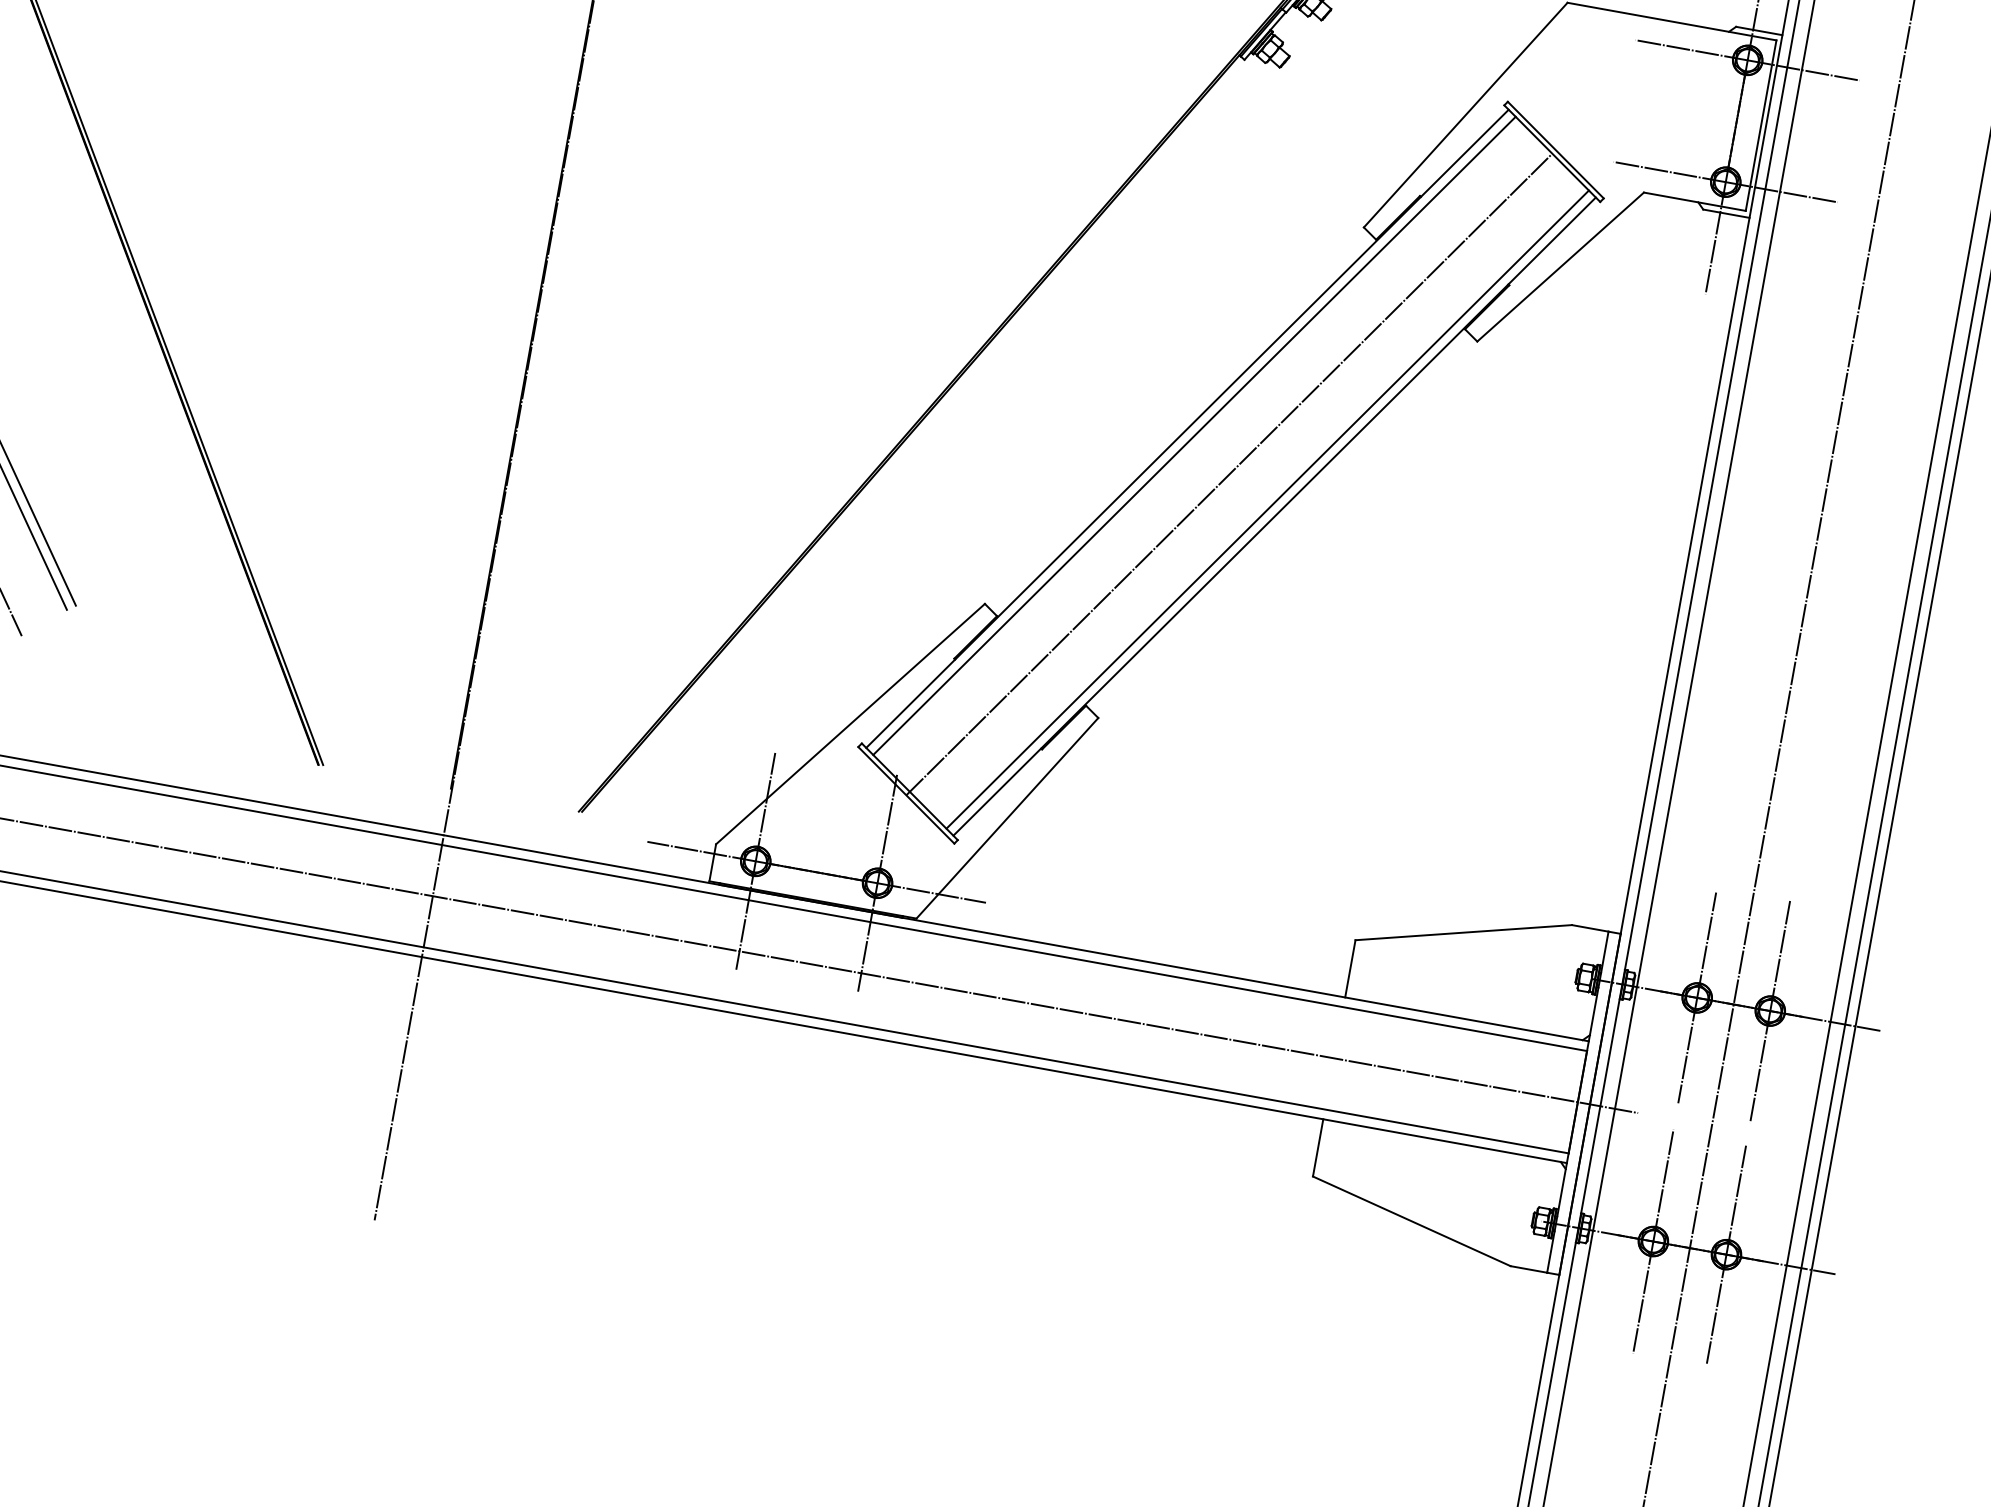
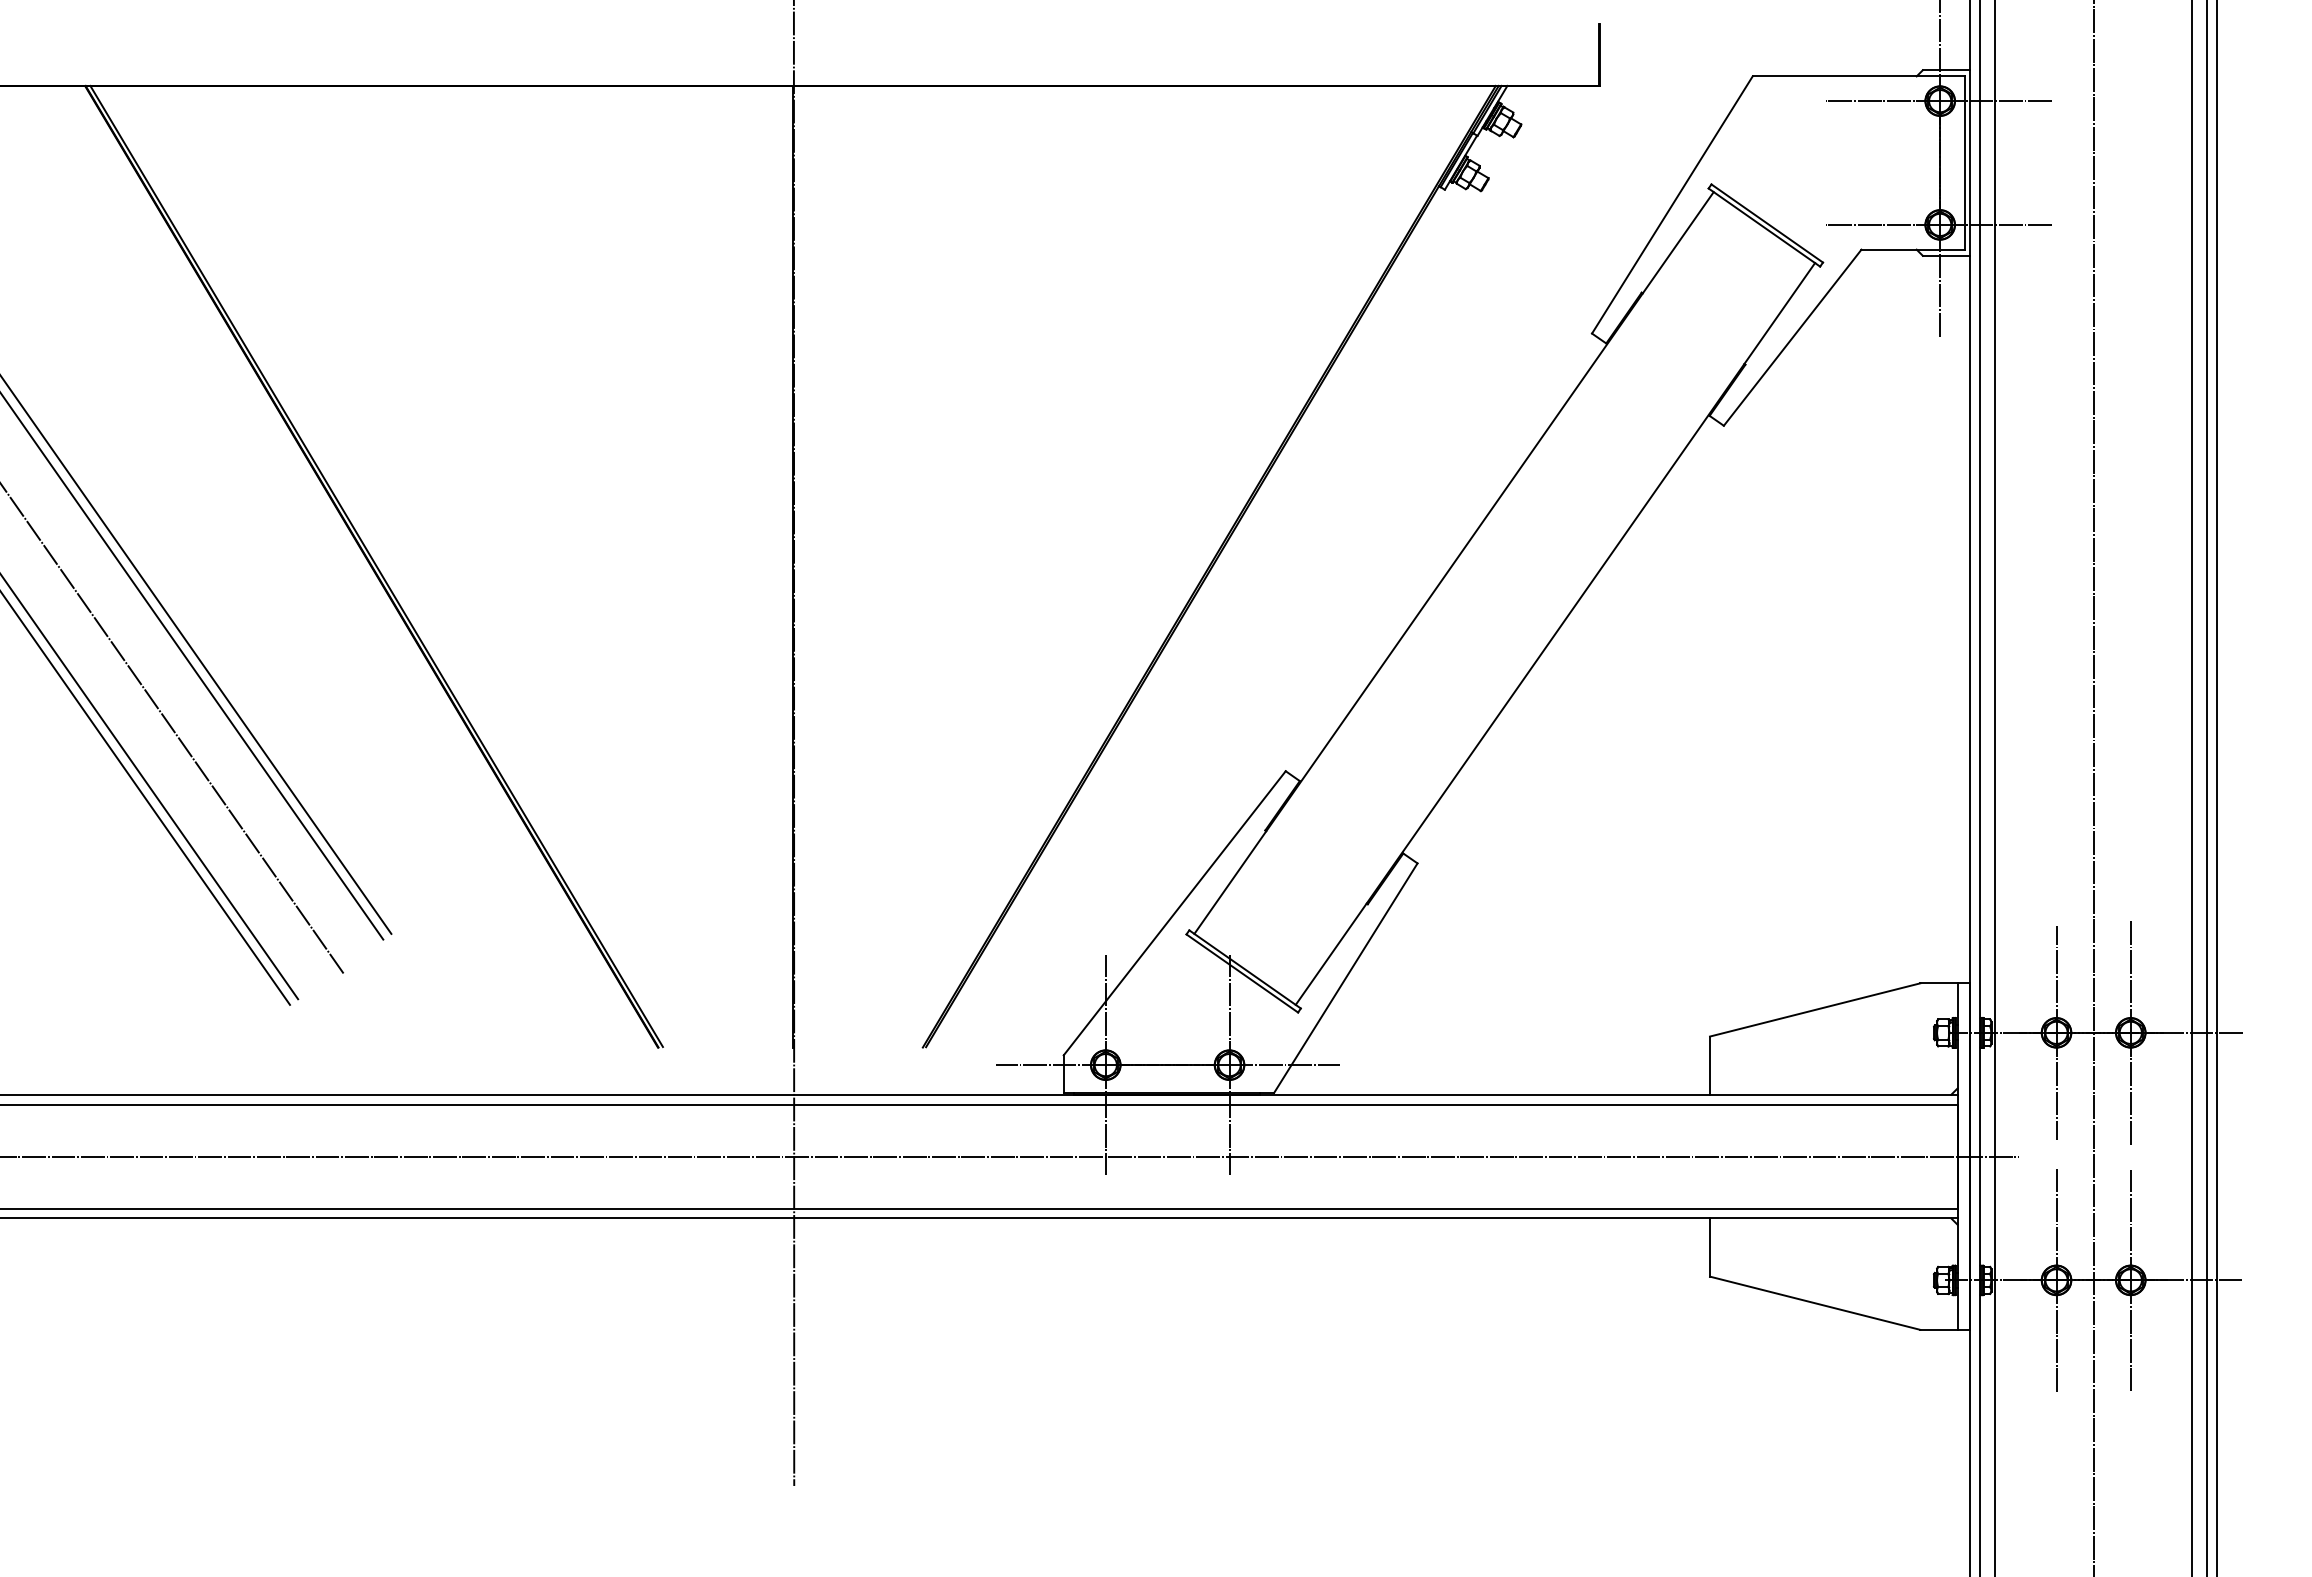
line: (1193, 435) -> (1461, 568), removed
line: (1229, 474) -> (1503, 600), removed
line: (1267, 509) -> (1547, 628), removed

